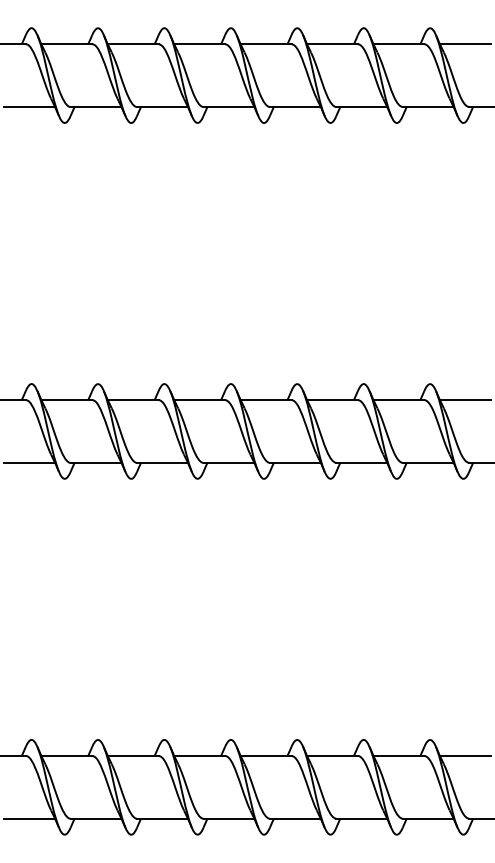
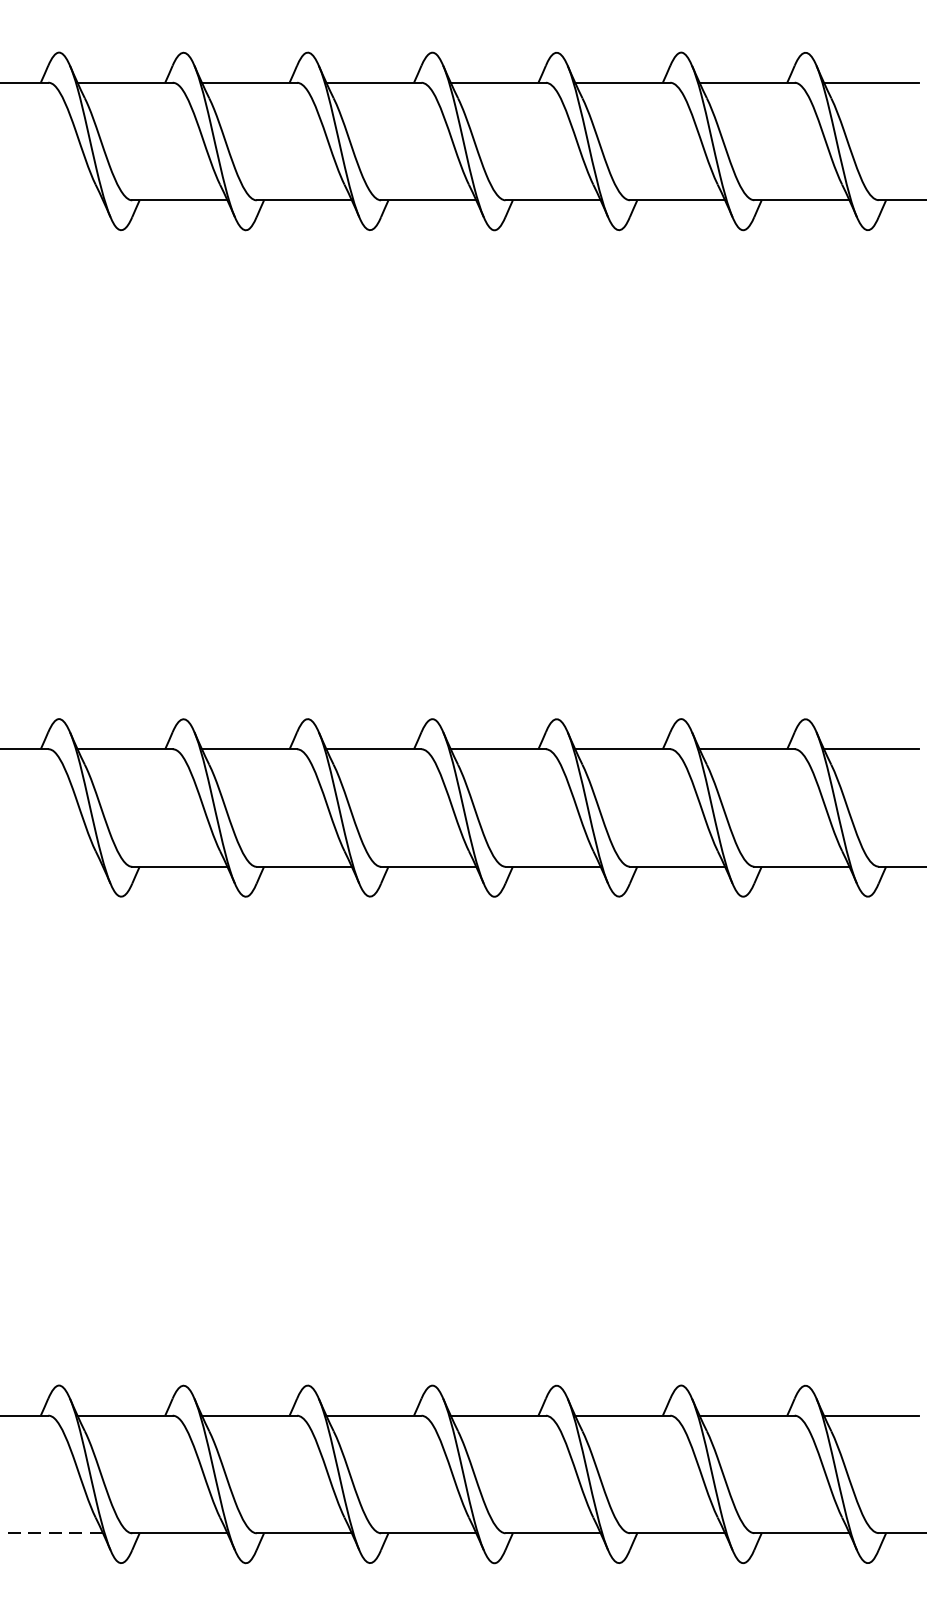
line: (29, 107) -> (55, 201), removed
line: (29, 462) -> (55, 866), removed
line: (29, 818) -> (55, 1532), solid -> dashed

